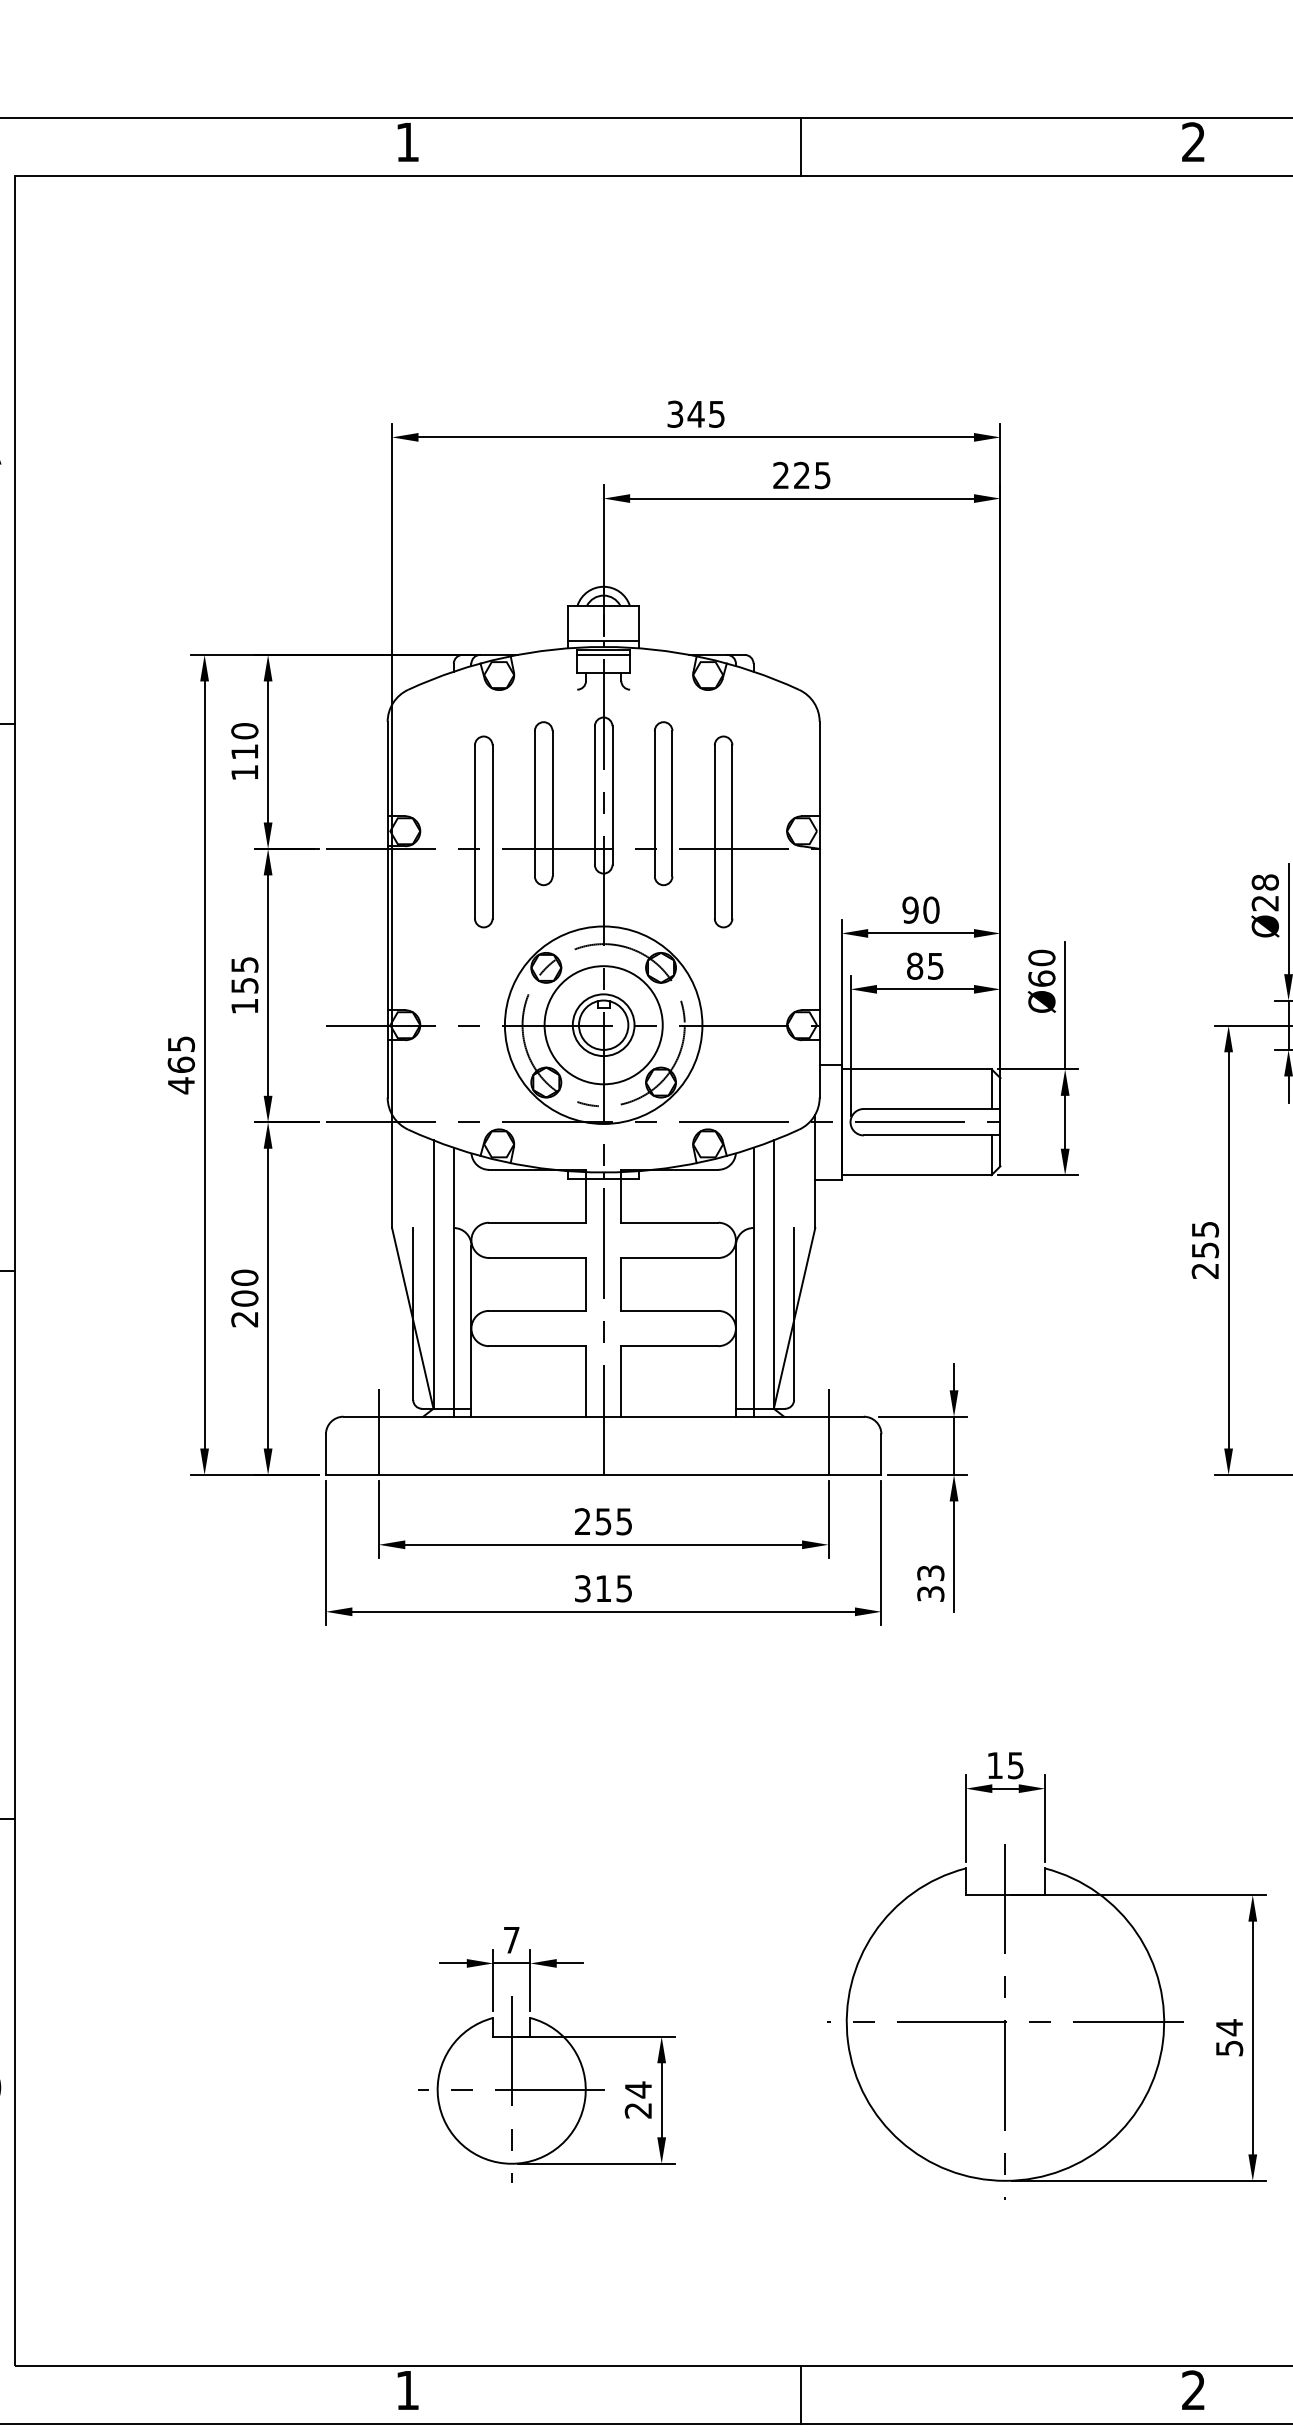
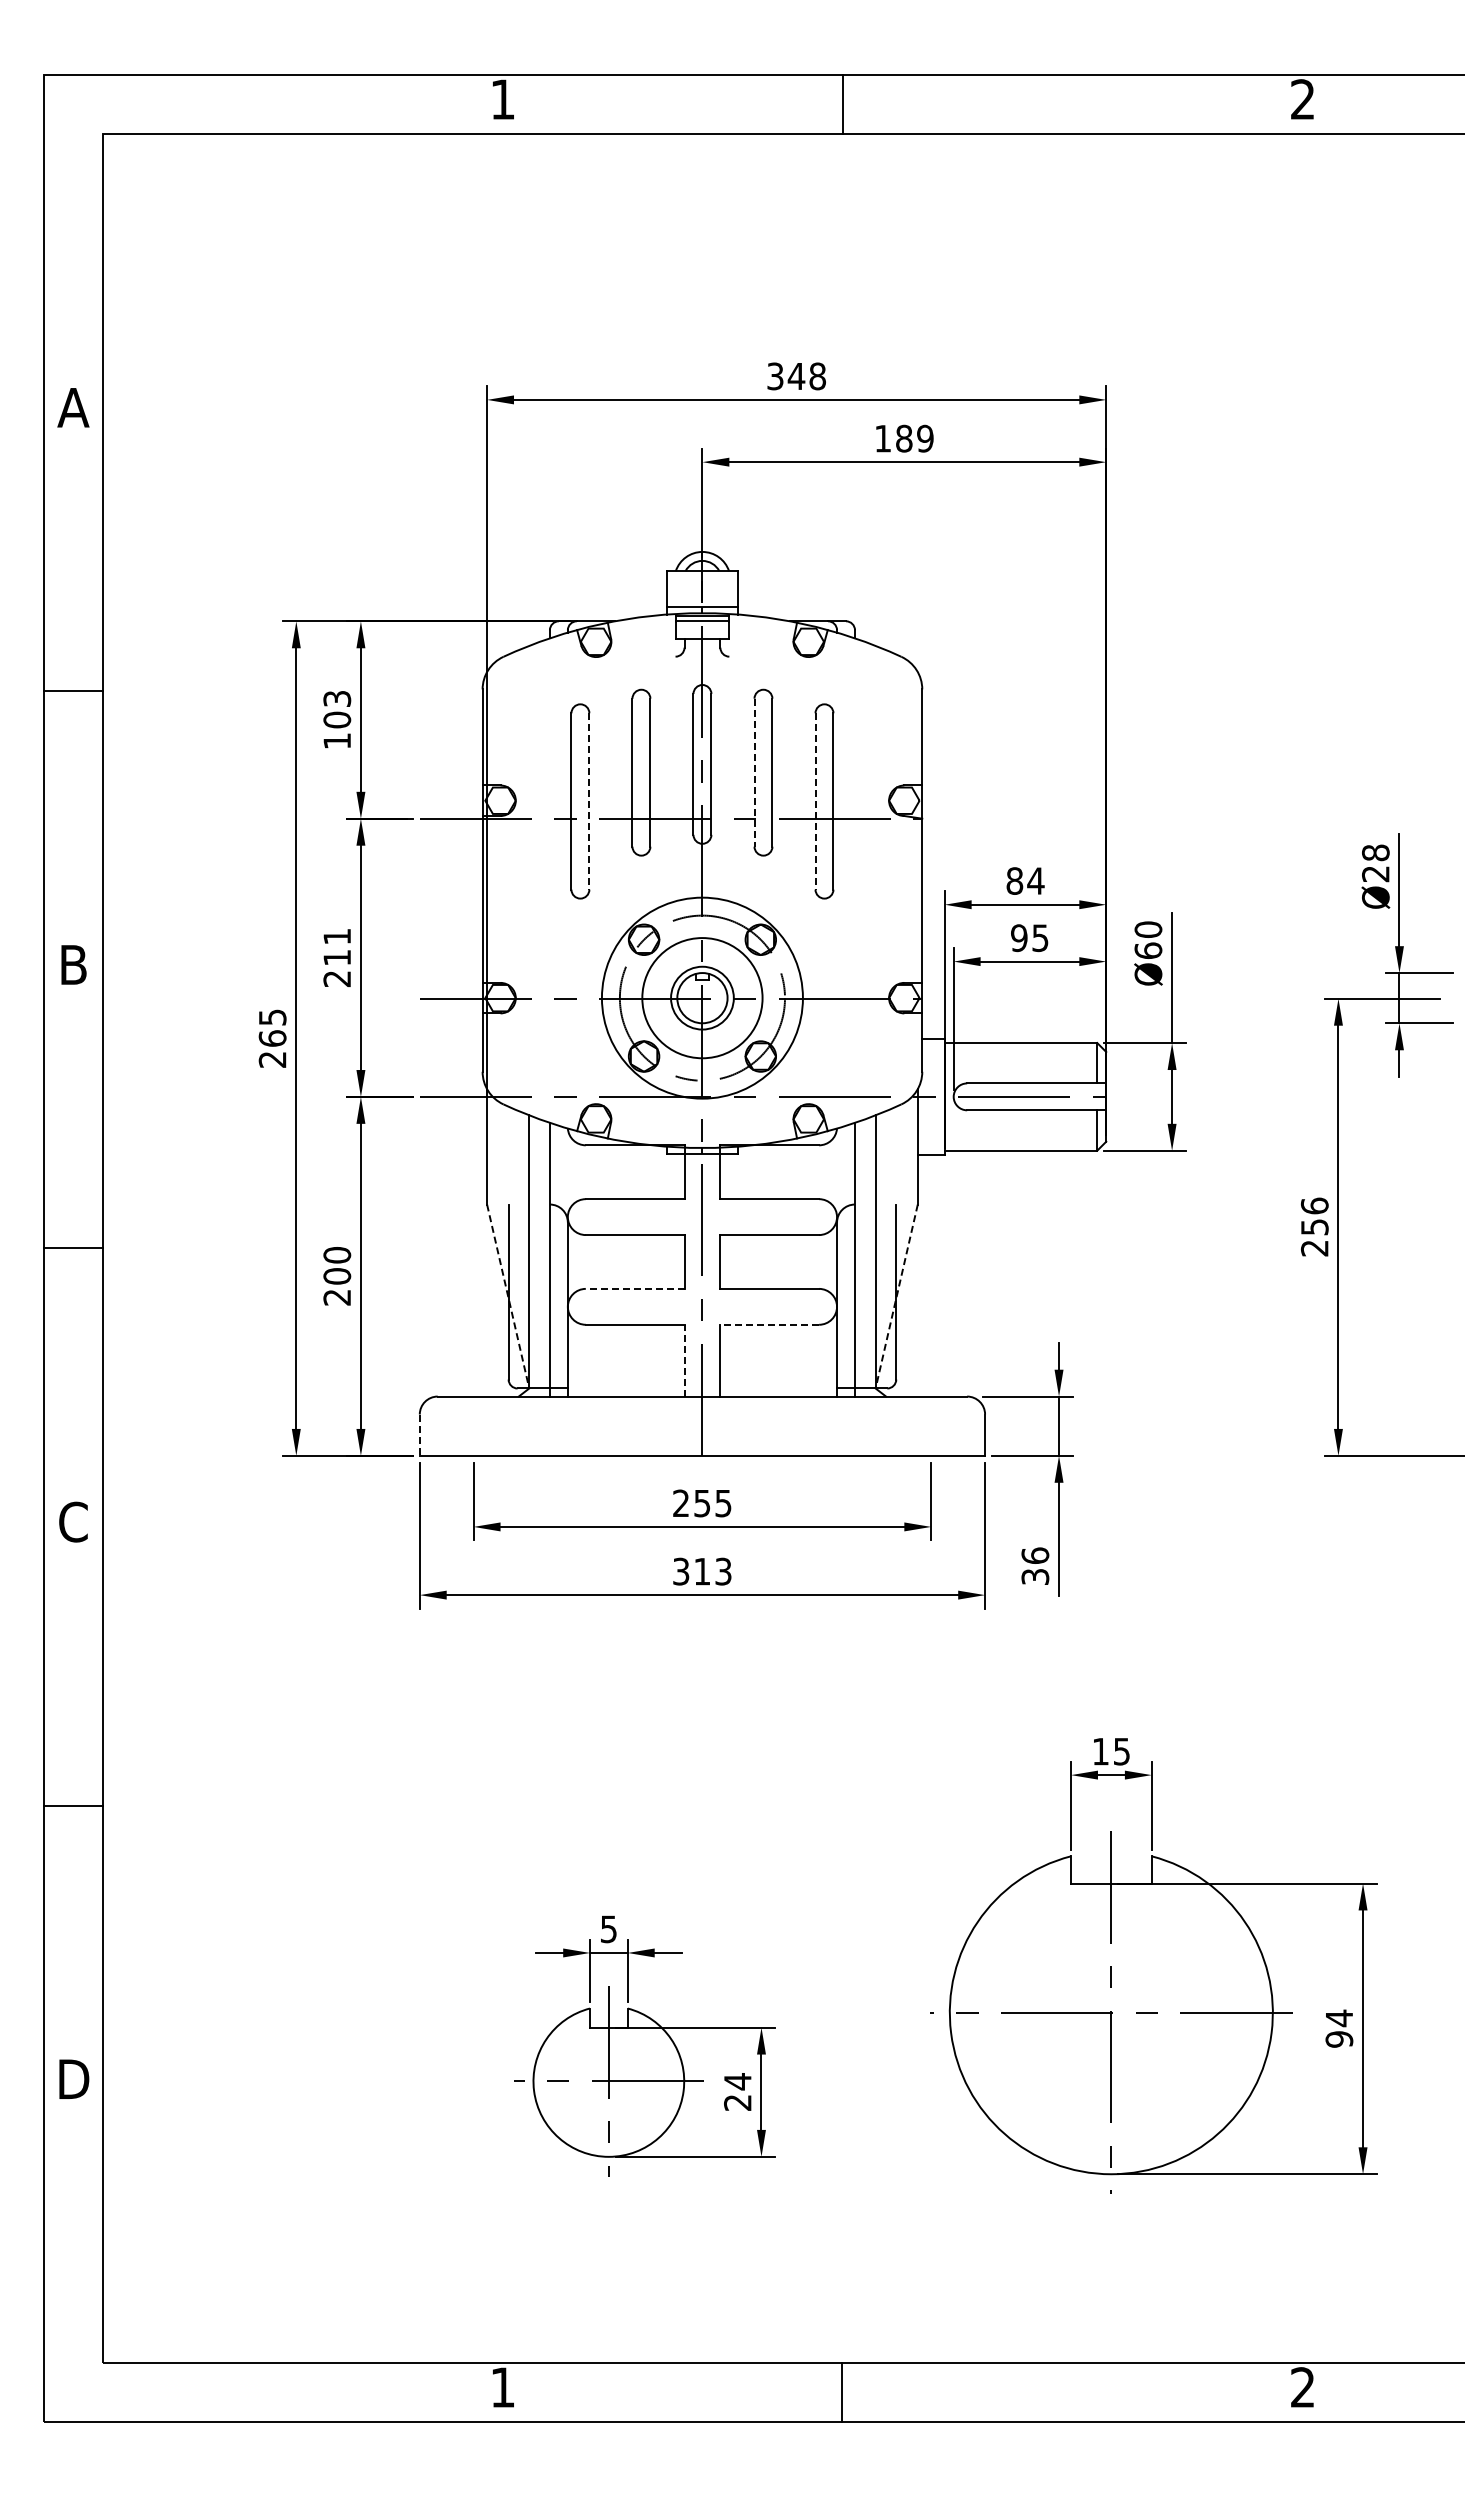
line: (801, 147) -> (843, 104), moved
text: (716, 414) -> (817, 376), 345 -> 348
text: (802, 475) -> (904, 438), 225 -> 189
text: (245, 741) -> (337, 709), 110 -> 103
line: (654, 803) -> (754, 772), solid -> dashed
line: (492, 831) -> (589, 801), solid -> dashed
line: (714, 831) -> (815, 801), solid -> dashed
text: (921, 909) -> (1025, 880), 90 -> 84
text: (915, 966) -> (1019, 938), 85 -> 95
text: (245, 986) -> (337, 958), 155 -> 211
text: (181, 1085) -> (272, 1059), 465 -> 265
text: (1205, 1228) -> (1314, 1205), 255 -> 256
line: (536, 1310) -> (634, 1288), solid -> dashed
line: (413, 1319) -> (508, 1297), solid -> dashed
line: (794, 1319) -> (896, 1297), solid -> dashed
line: (669, 1345) -> (769, 1324), solid -> dashed
line: (586, 1381) -> (684, 1360), solid -> dashed
line: (378, 1431) -> (473, 1411), removed
line: (828, 1431) -> (931, 1411), removed
line: (325, 1454) -> (419, 1435), solid -> dashed
text: (930, 1572) -> (1035, 1555), 33 -> 36
text: (624, 1587) -> (723, 1570), 315 -> 313
text: (511, 1940) -> (608, 1929), 7 -> 5
text: (1228, 2048) -> (1338, 2039), 54 -> 94
line: (801, 2395) -> (842, 2392), moved

